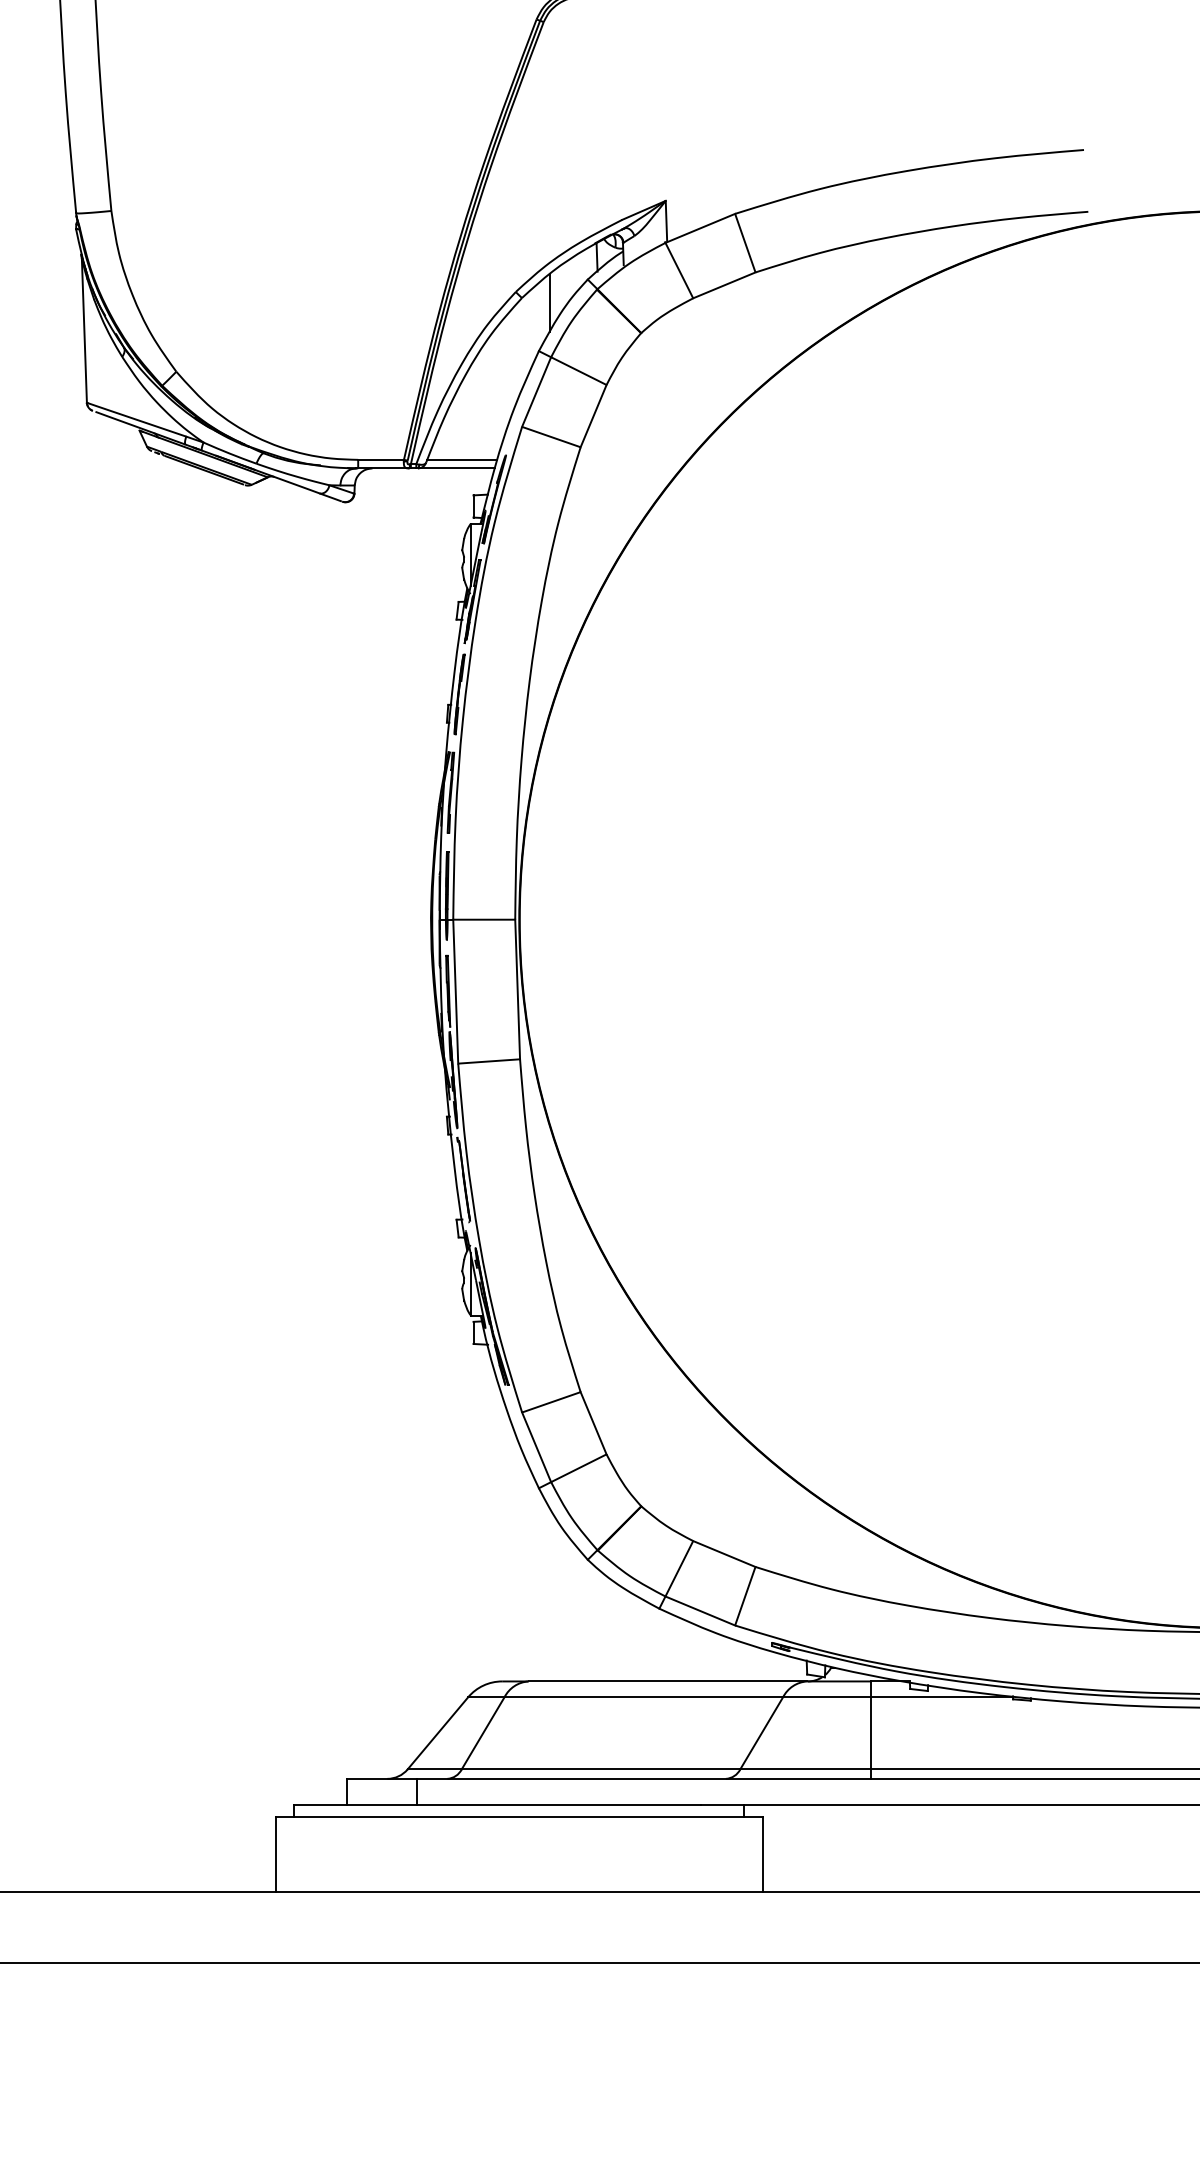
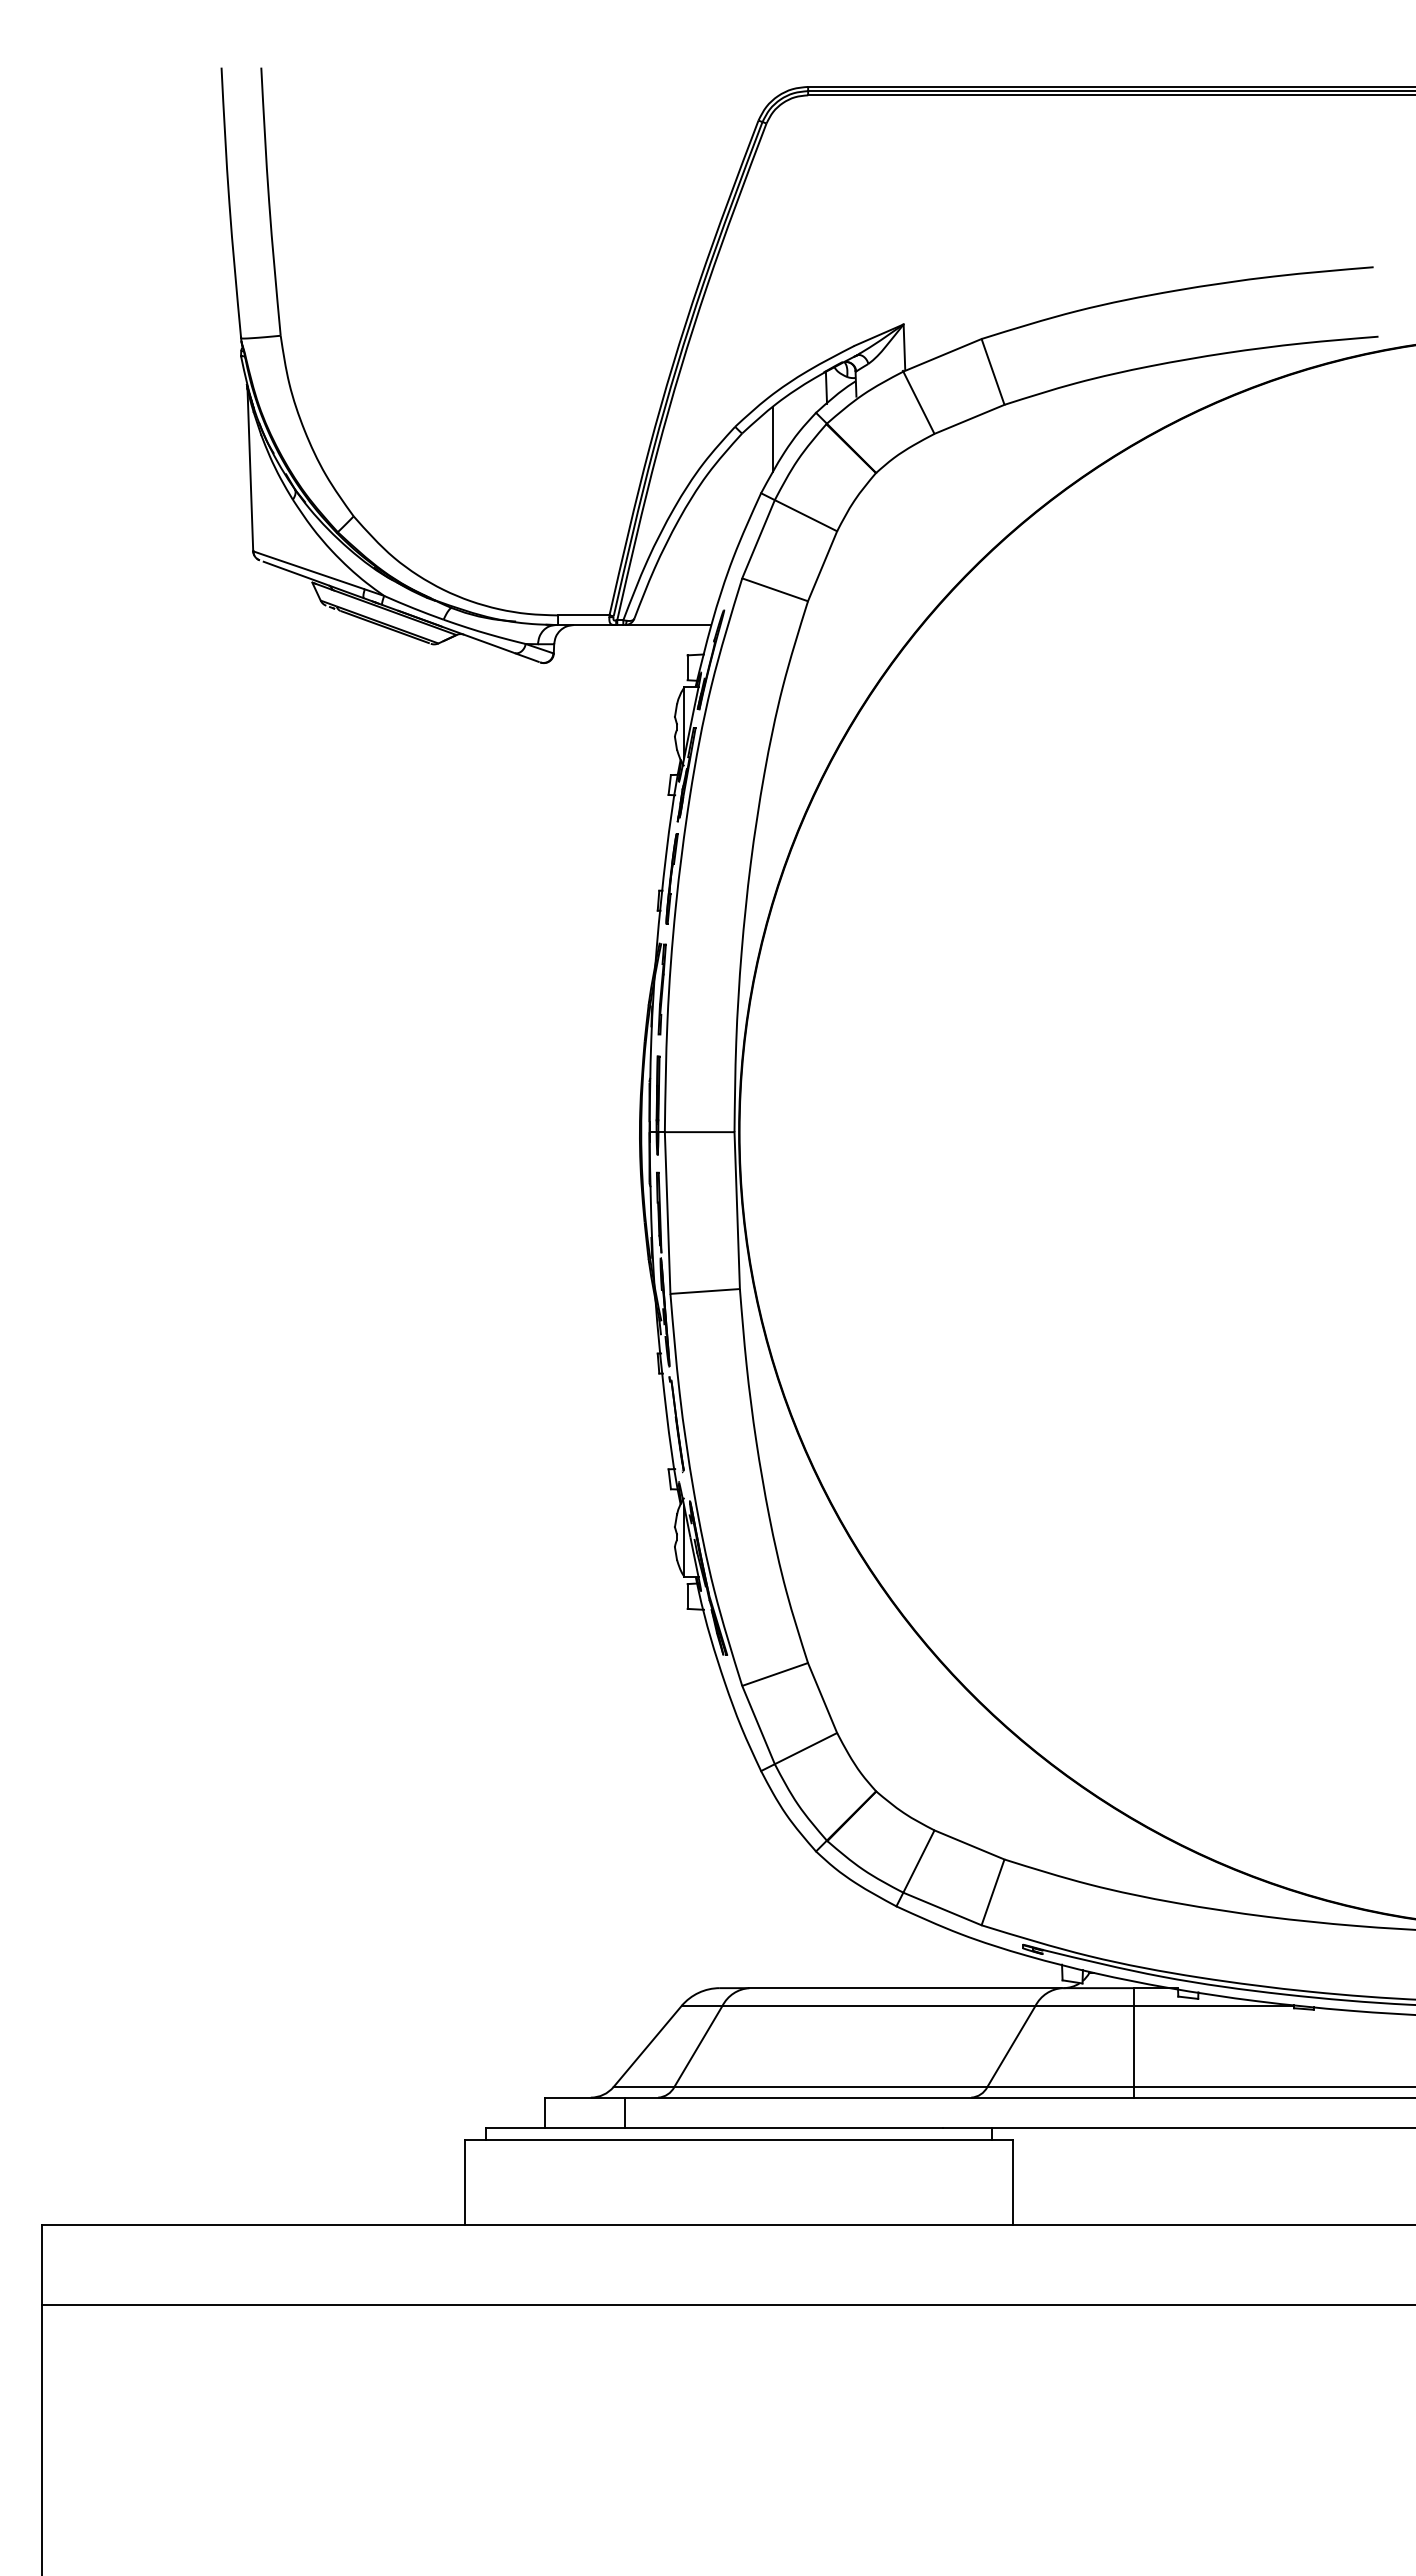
line: (461, 459) -> (674, 615), removed

